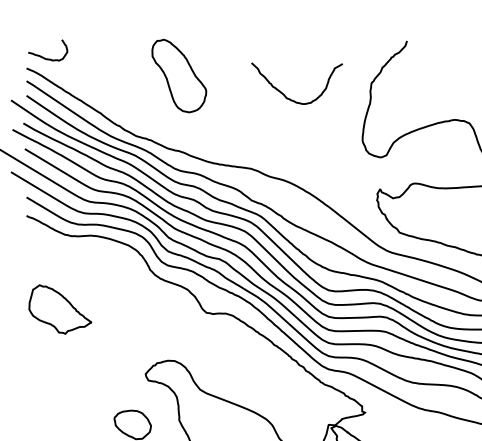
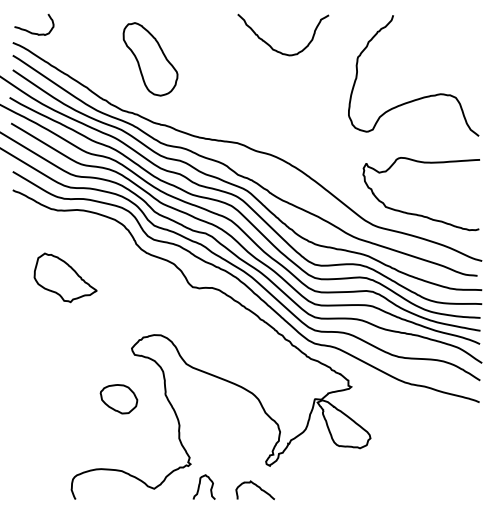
part: (179, 76) -> (150, 59), moved
curve: (285, 95) -> (271, 46), moved
part: (60, 309) -> (65, 277), moved

